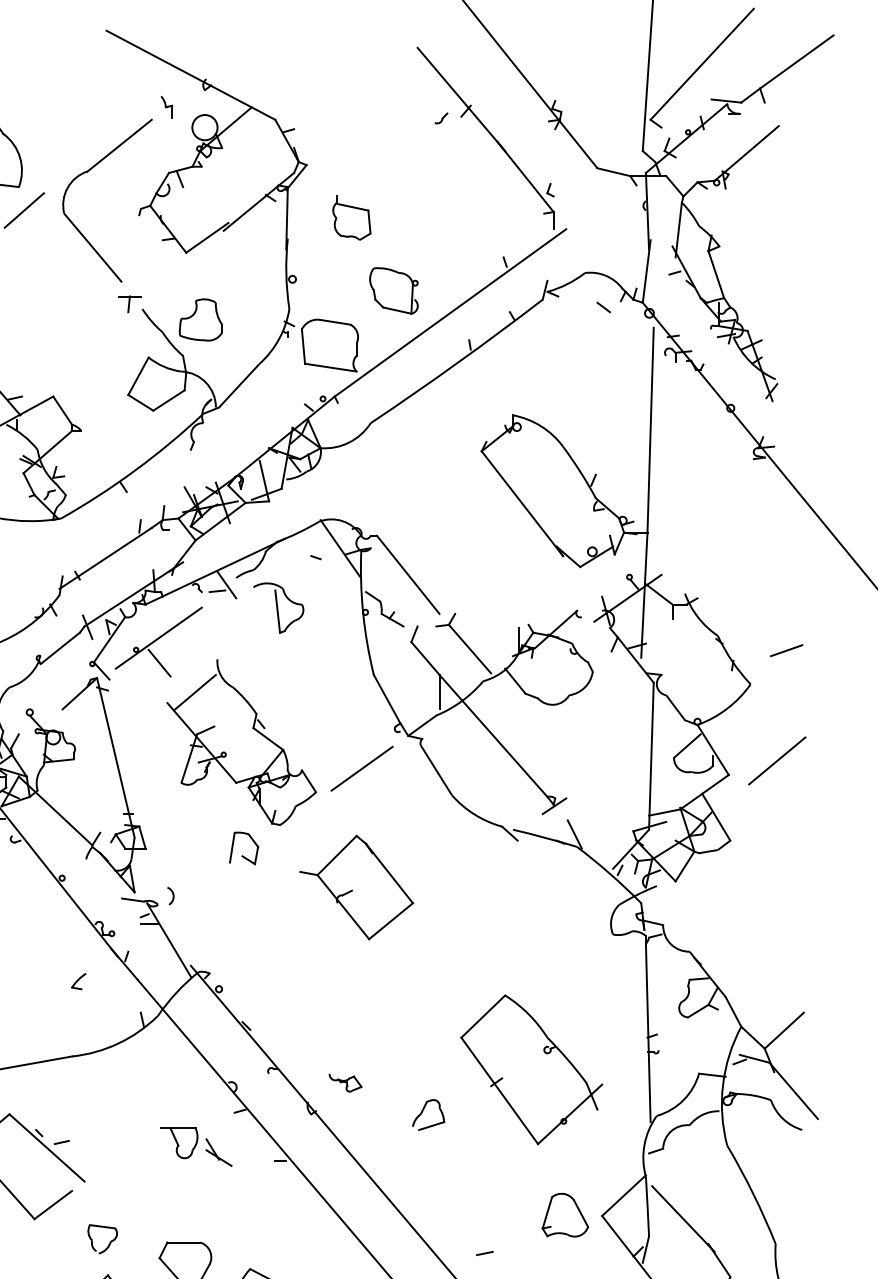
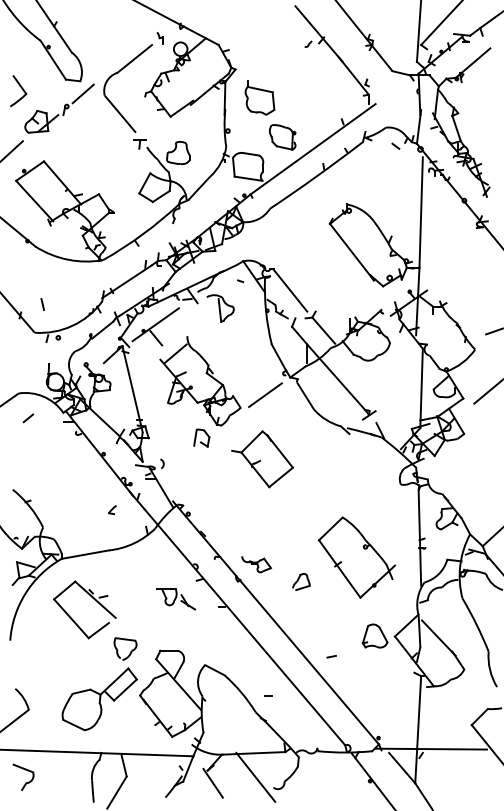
part: (351, 217) -> (259, 97), size x1.43
part: (345, 1082) -> (256, 564), size x1.67
part: (102, 1238) -> (125, 648), size x1.43

